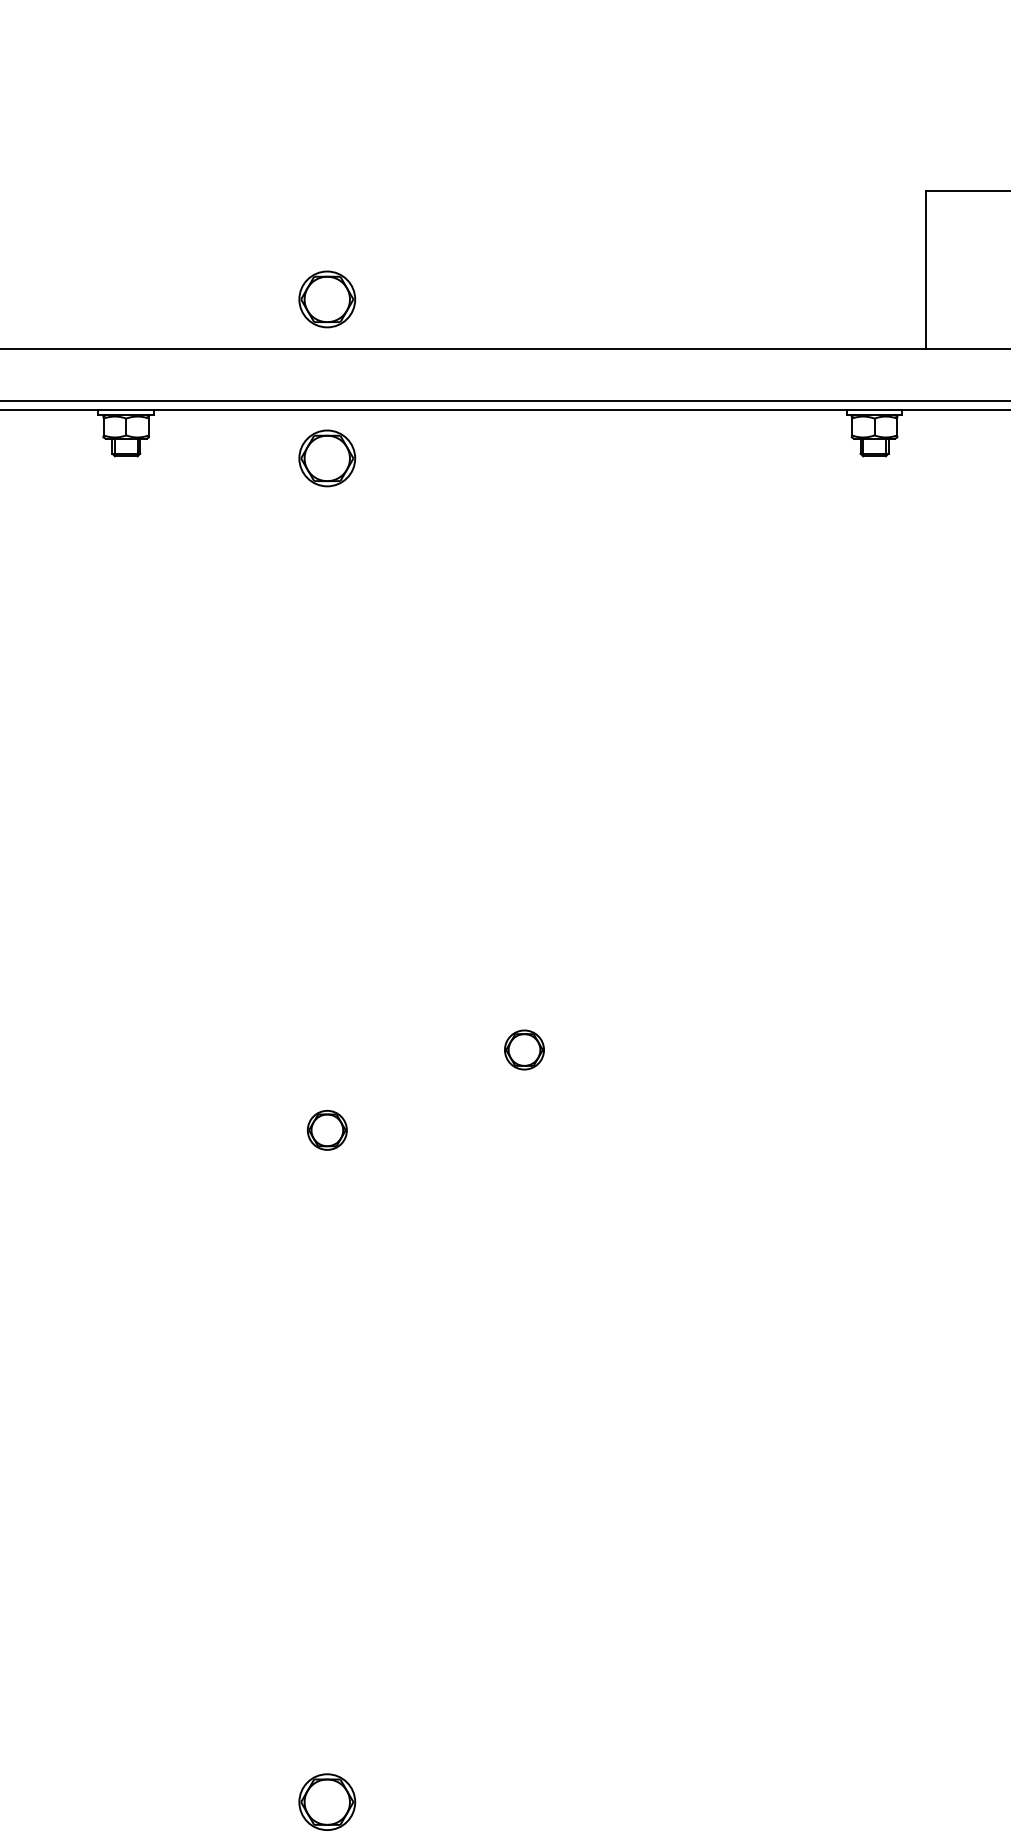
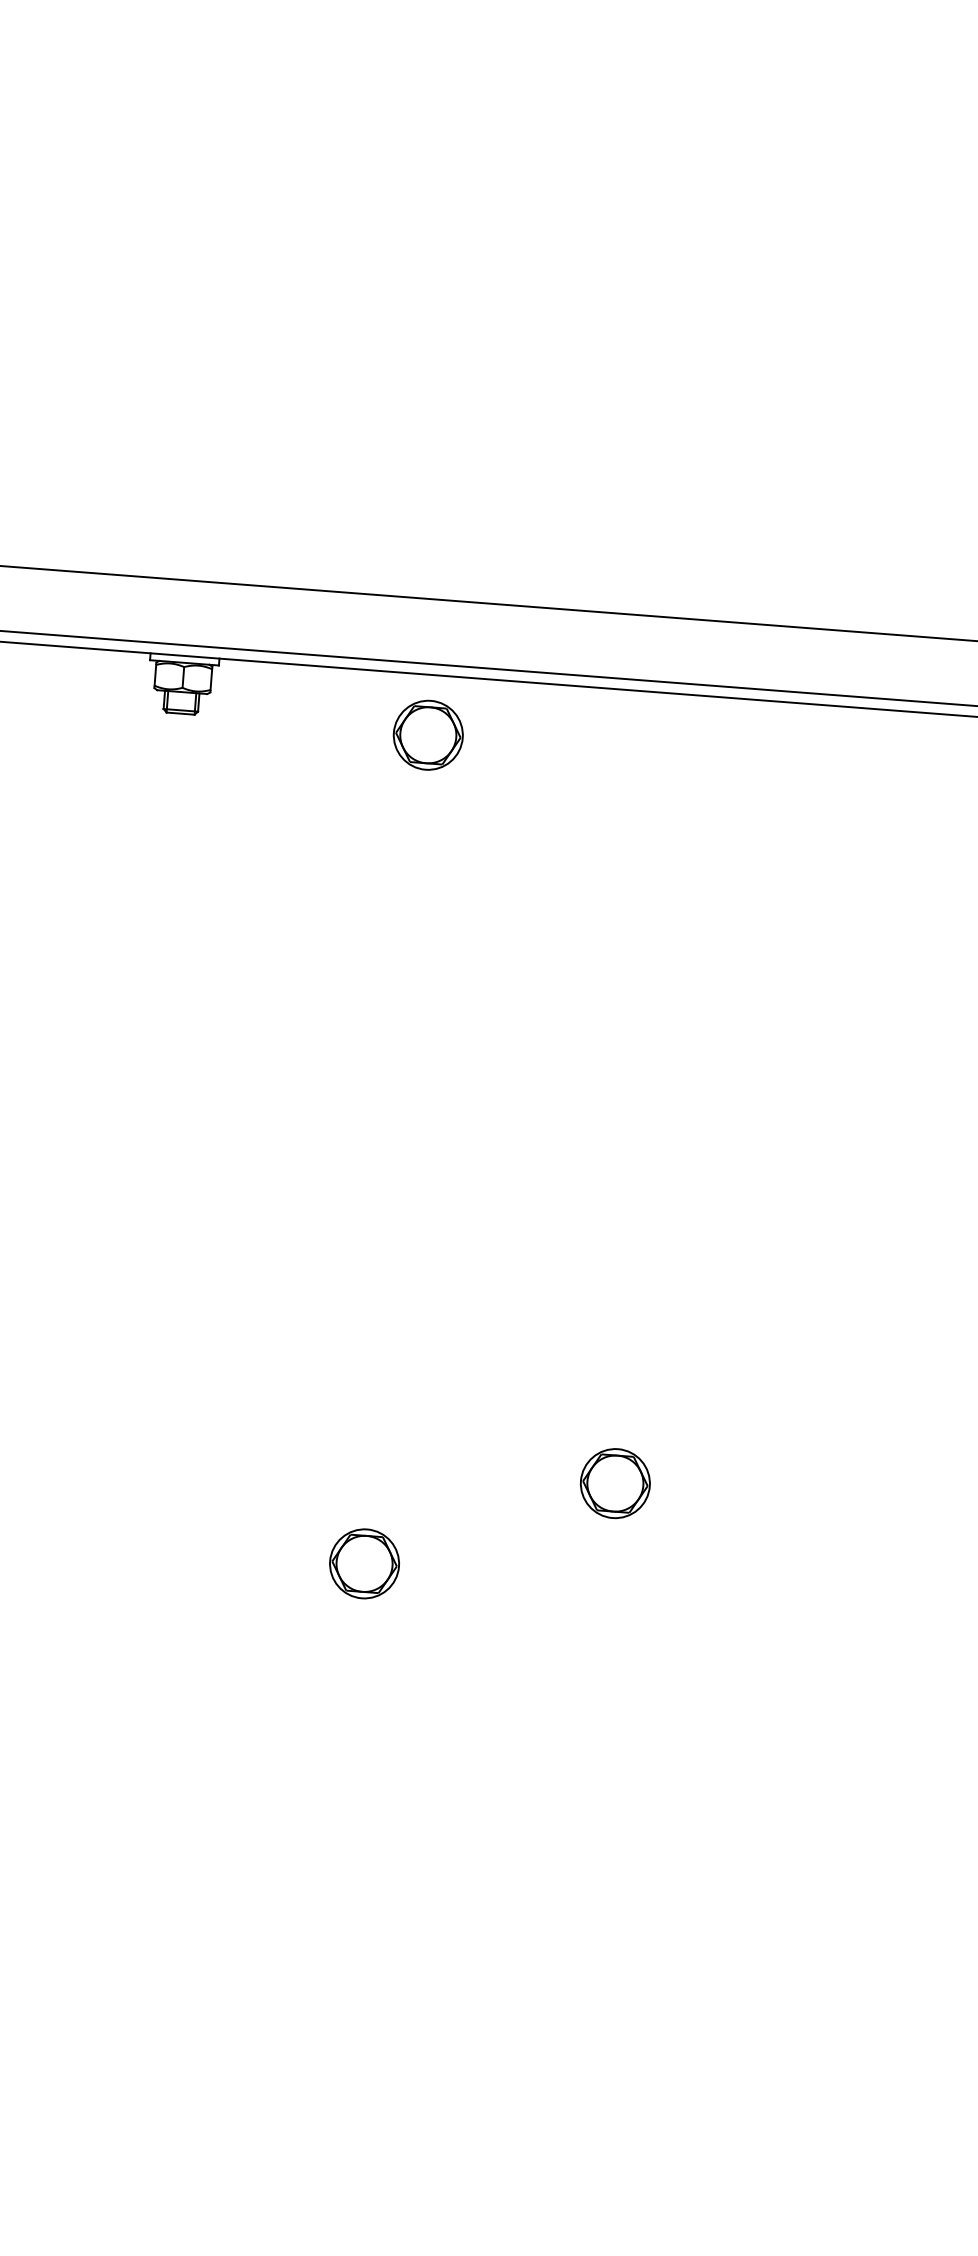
part: (327, 299) -> (443, 539), removed
part: (524, 1049) -> (615, 1482), size x1.43
part: (327, 1130) -> (364, 1564), size x1.43

